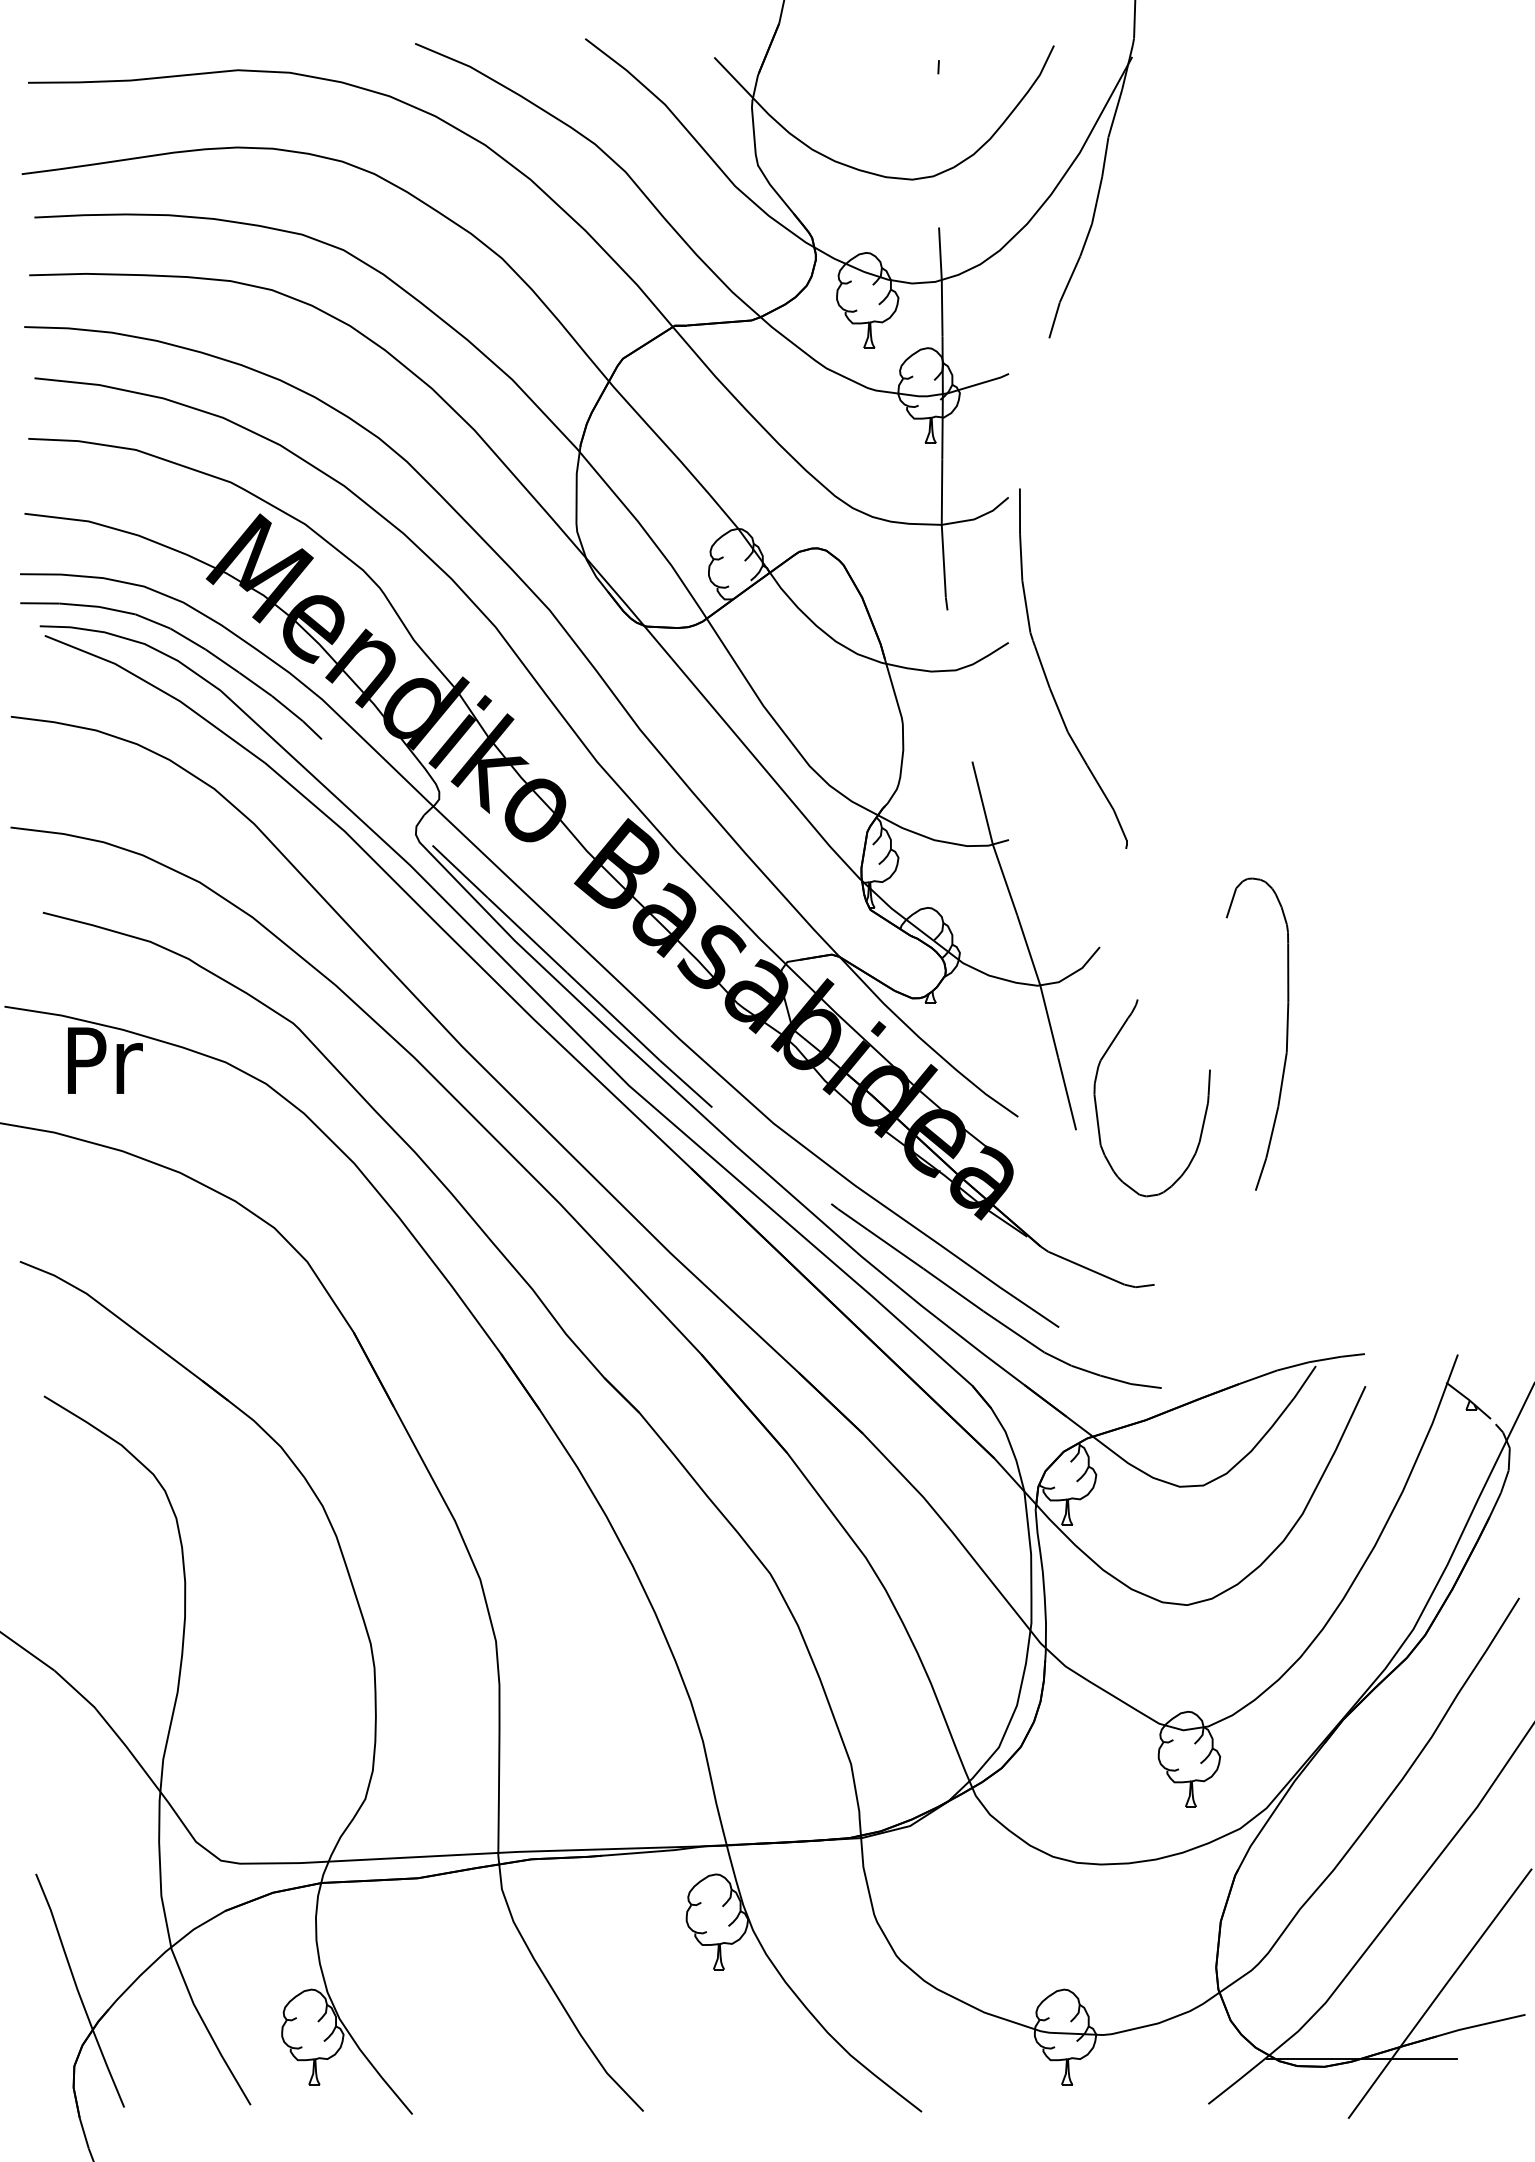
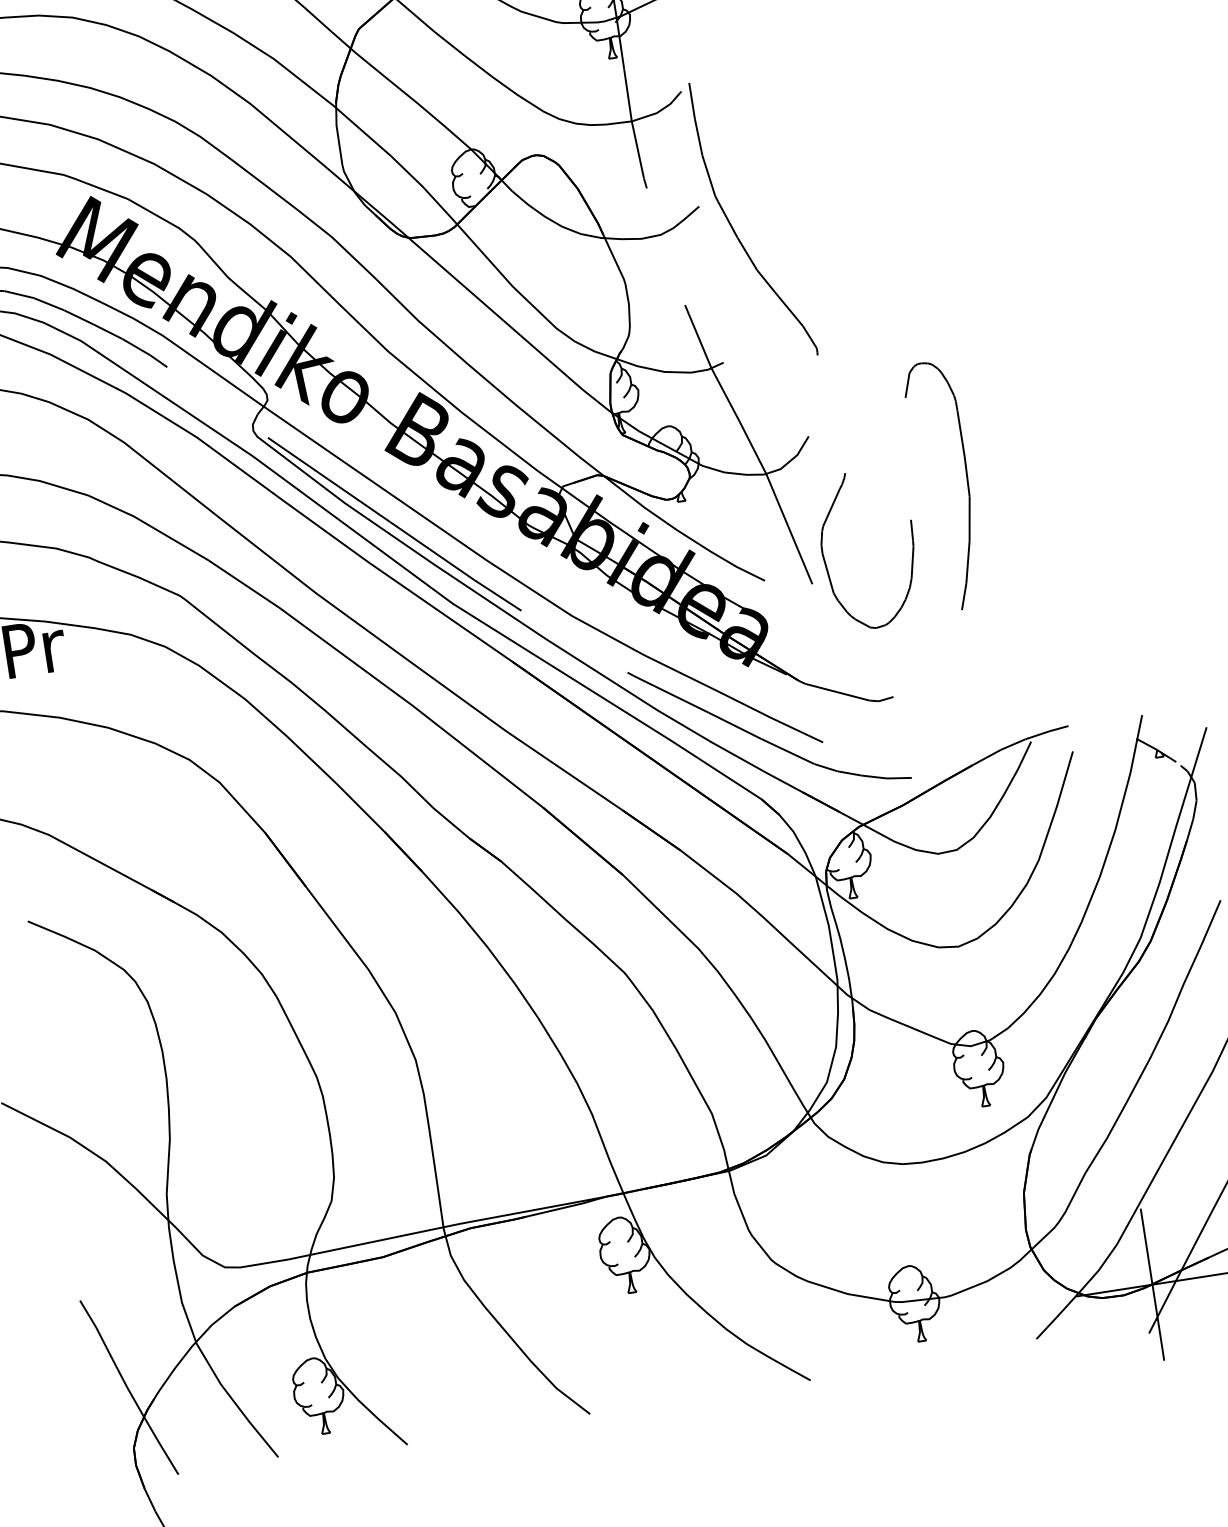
line: (1361, 2059) -> (1152, 1285), added

